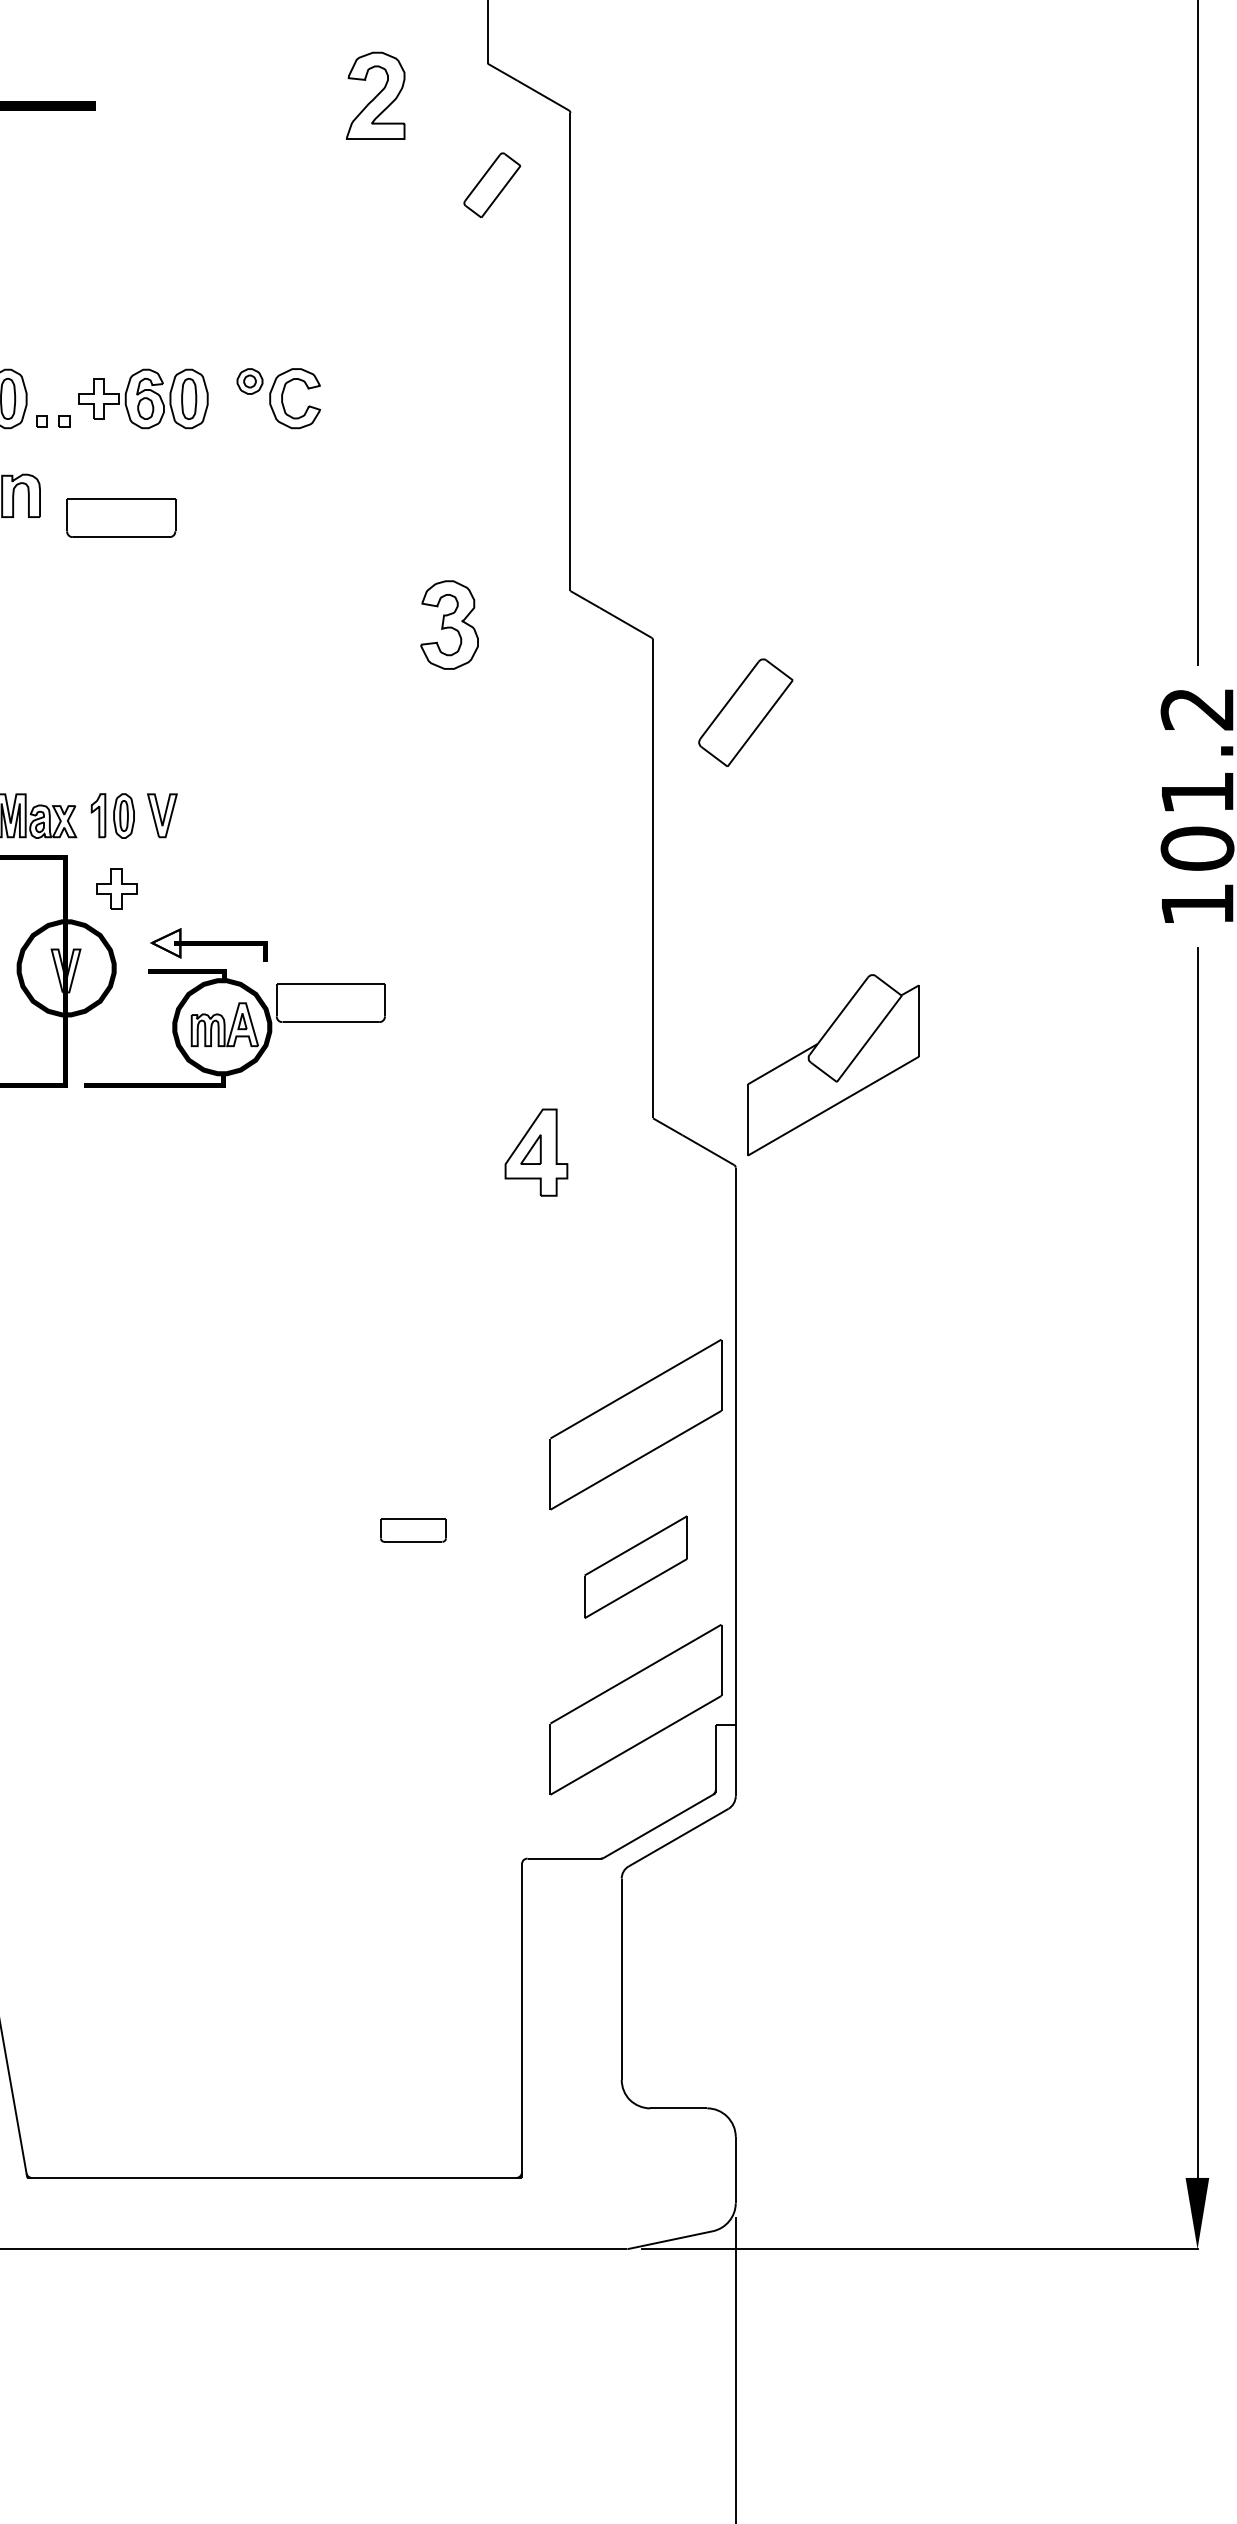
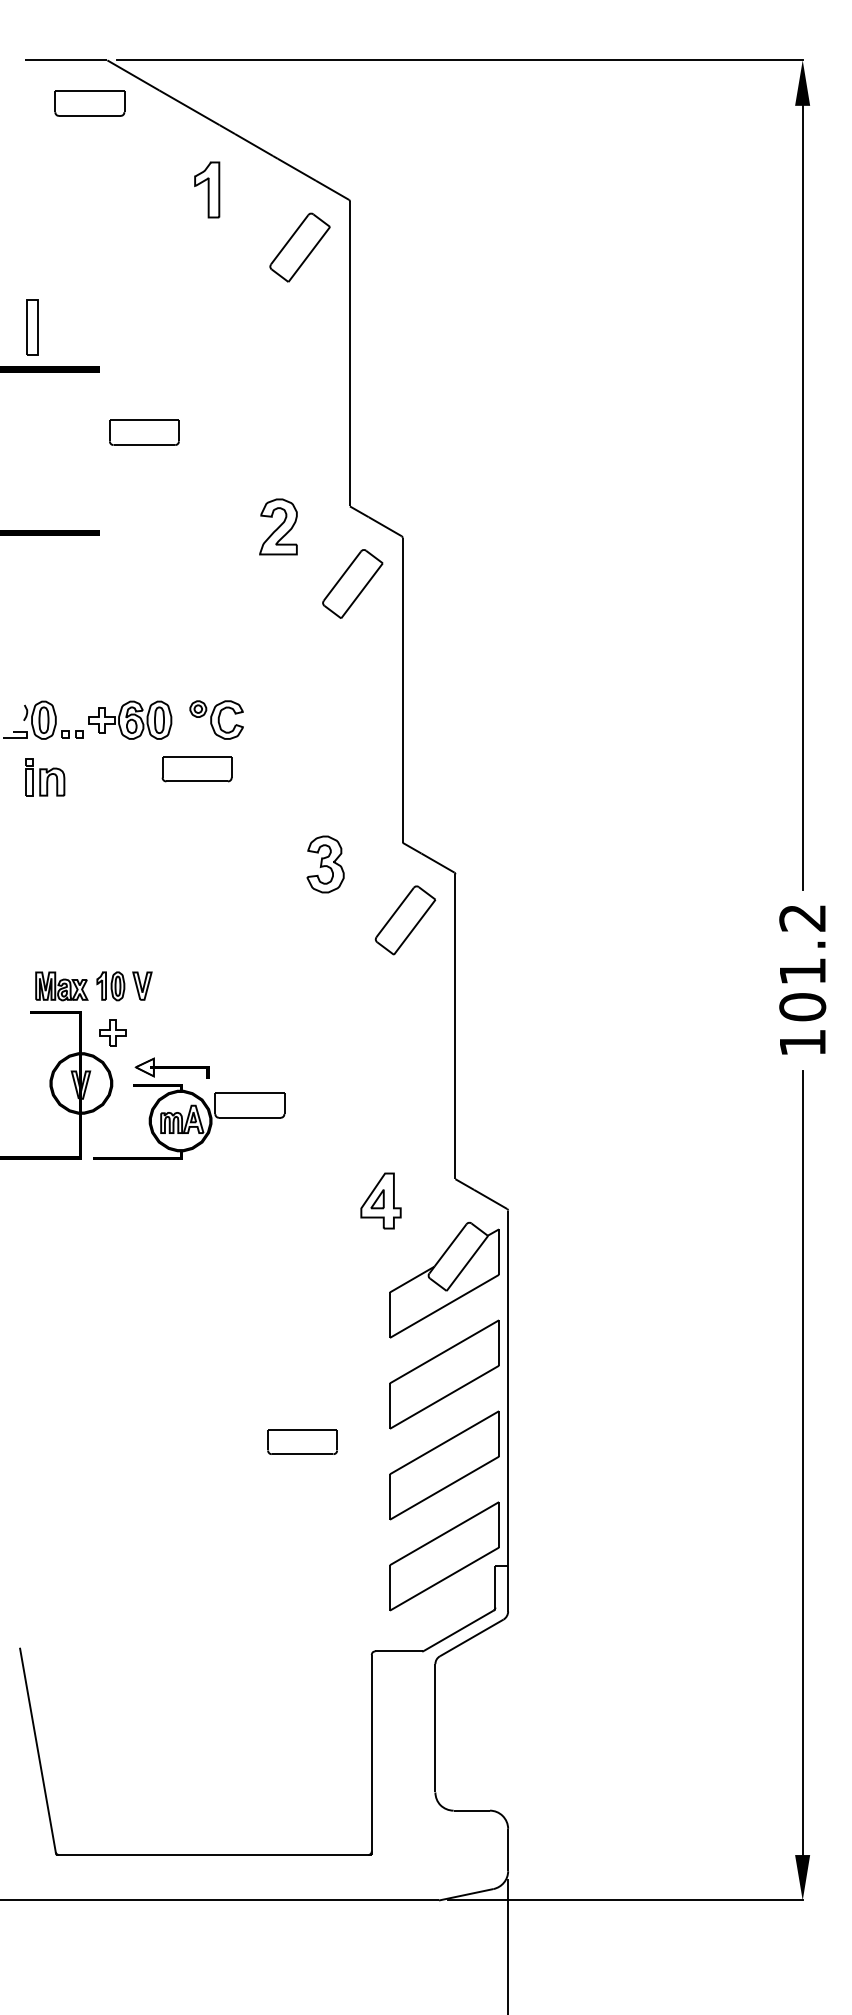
part: (491, 184) -> (352, 583), size x1.67
part: (120, 518) -> (196, 769), moved
part: (745, 712) -> (405, 920), moved
part: (833, 1064) -> (444, 1279), moved
part: (413, 1529) -> (302, 1441), size x1.67
part: (635, 1567) -> (444, 1465), size x1.67

